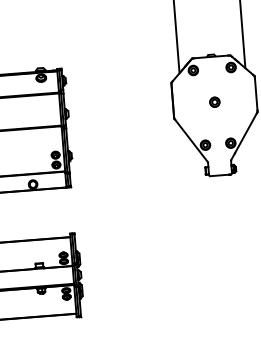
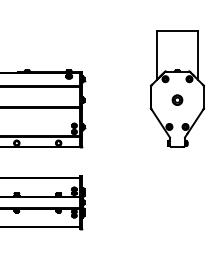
part: (214, 102) -> (177, 100), size x1.6

